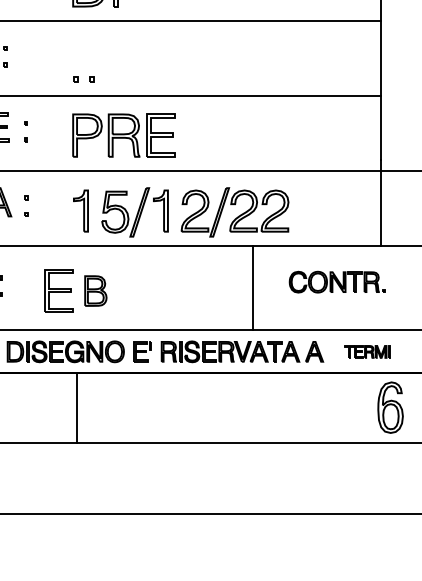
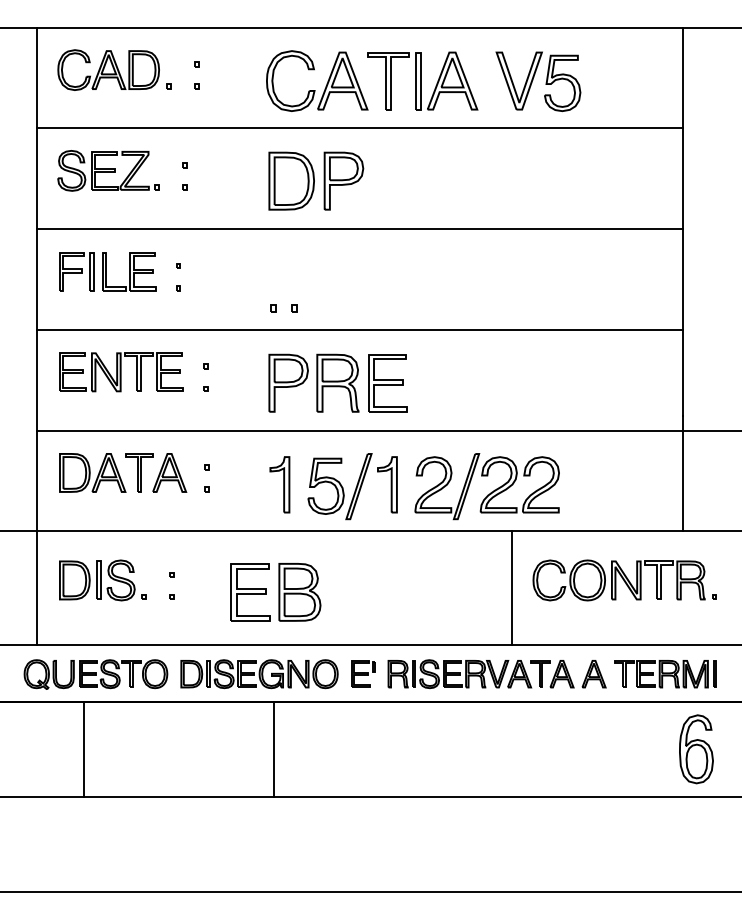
part: (337, 282) -> (624, 580), size x1.43
part: (95, 291) -> (299, 592), size x1.43
part: (367, 352) -> (665, 674), size x1.67

